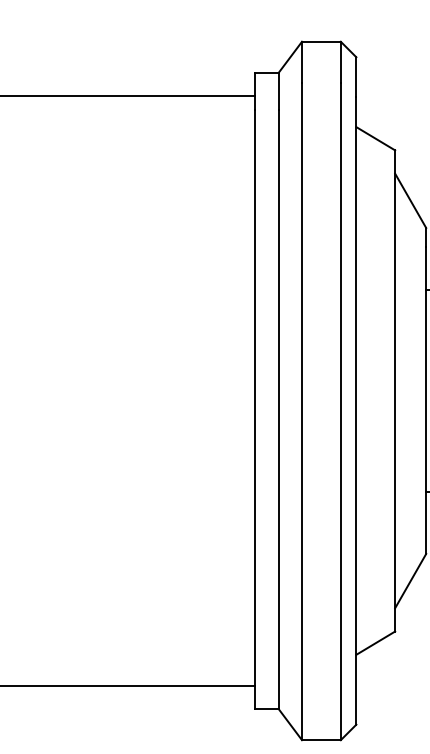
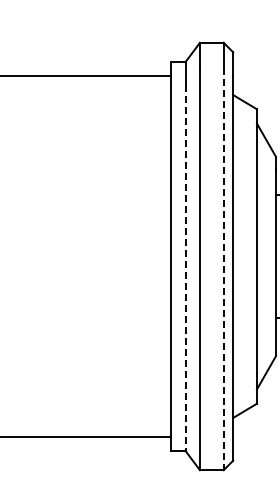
line: (278, 410) -> (185, 268), solid -> dashed
line: (340, 412) -> (223, 269), solid -> dashed

